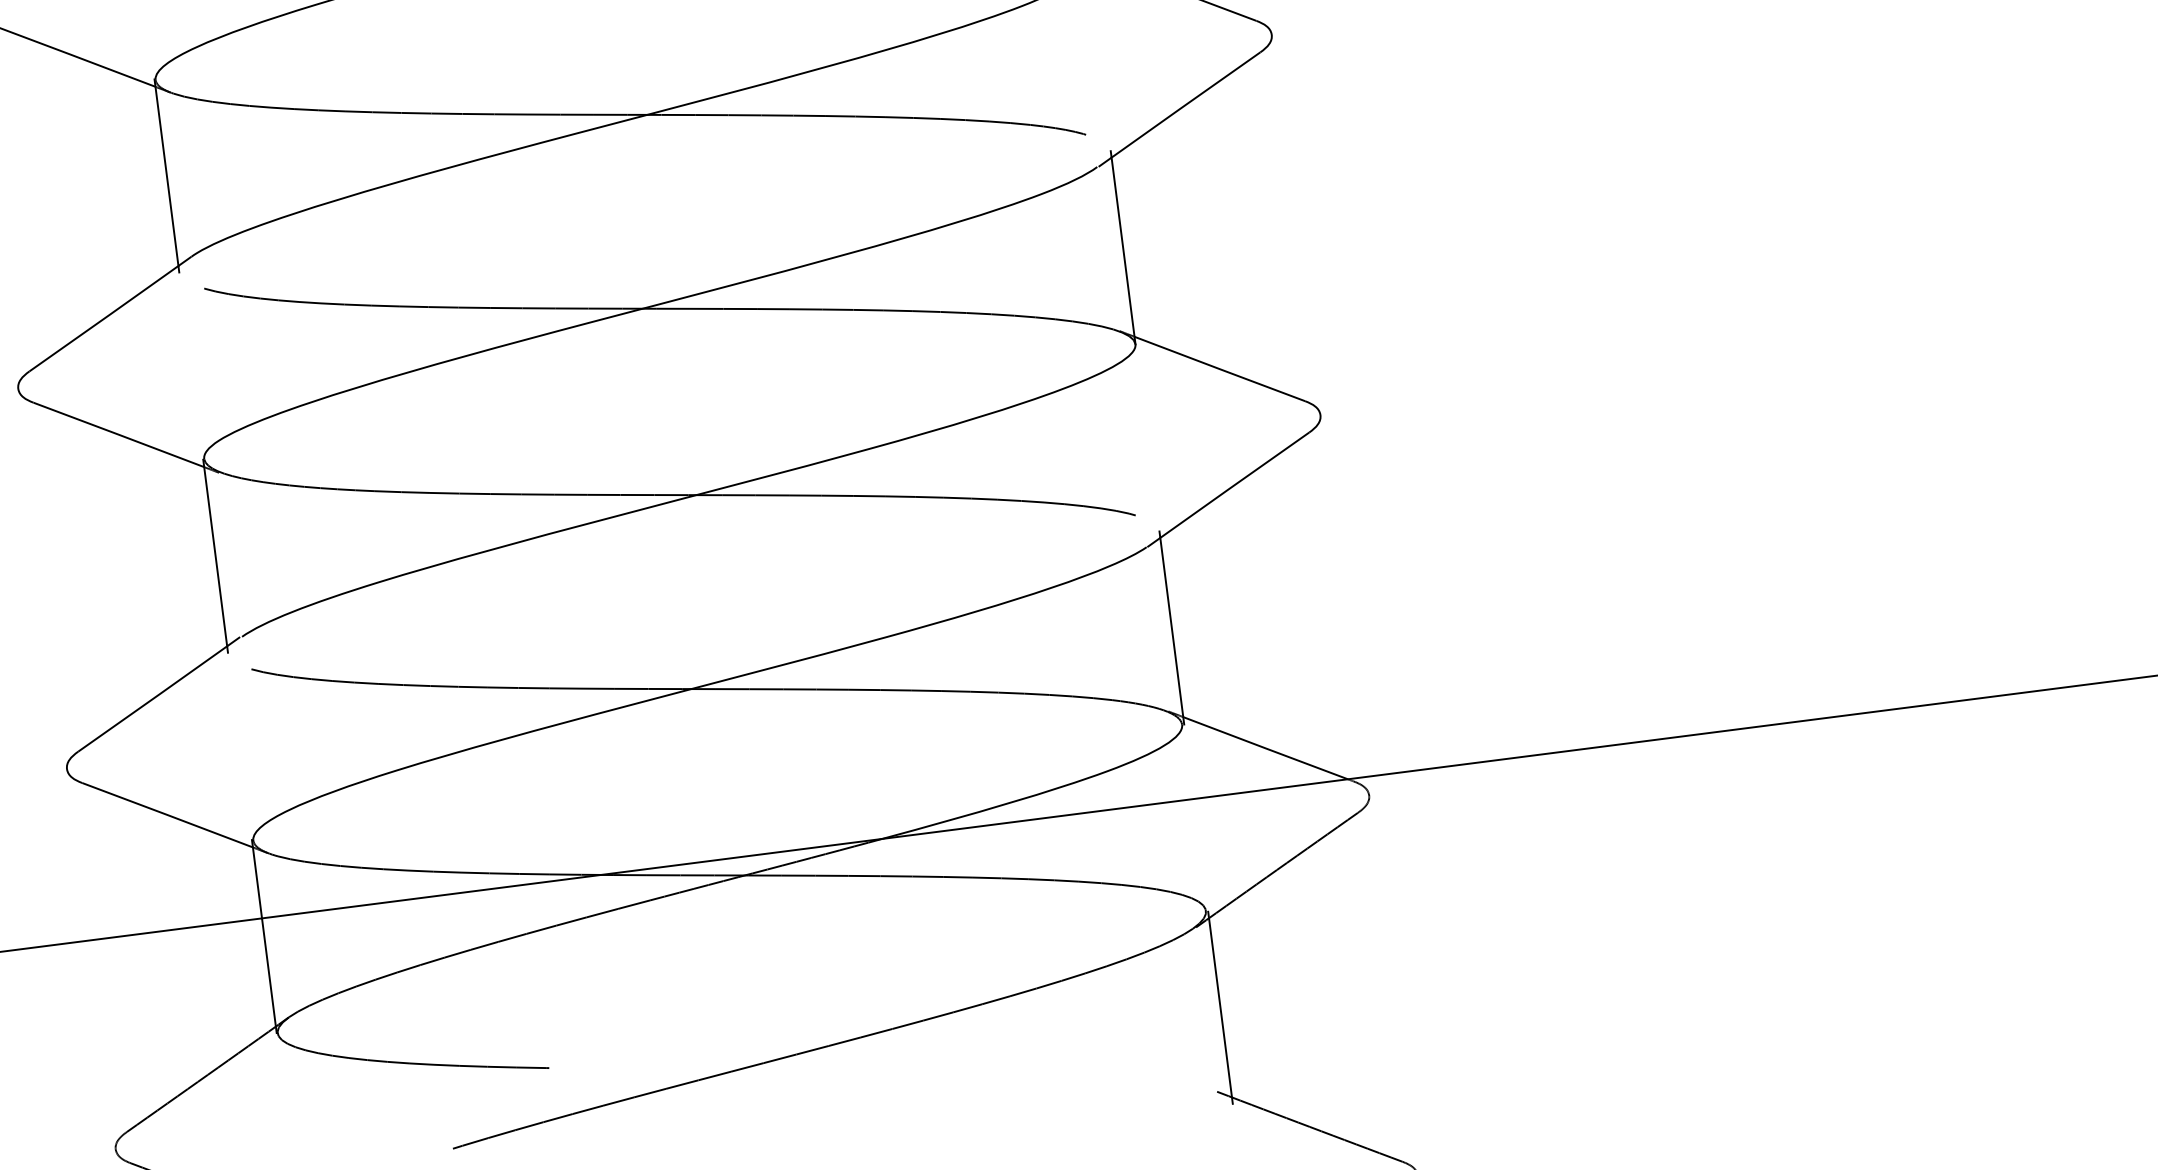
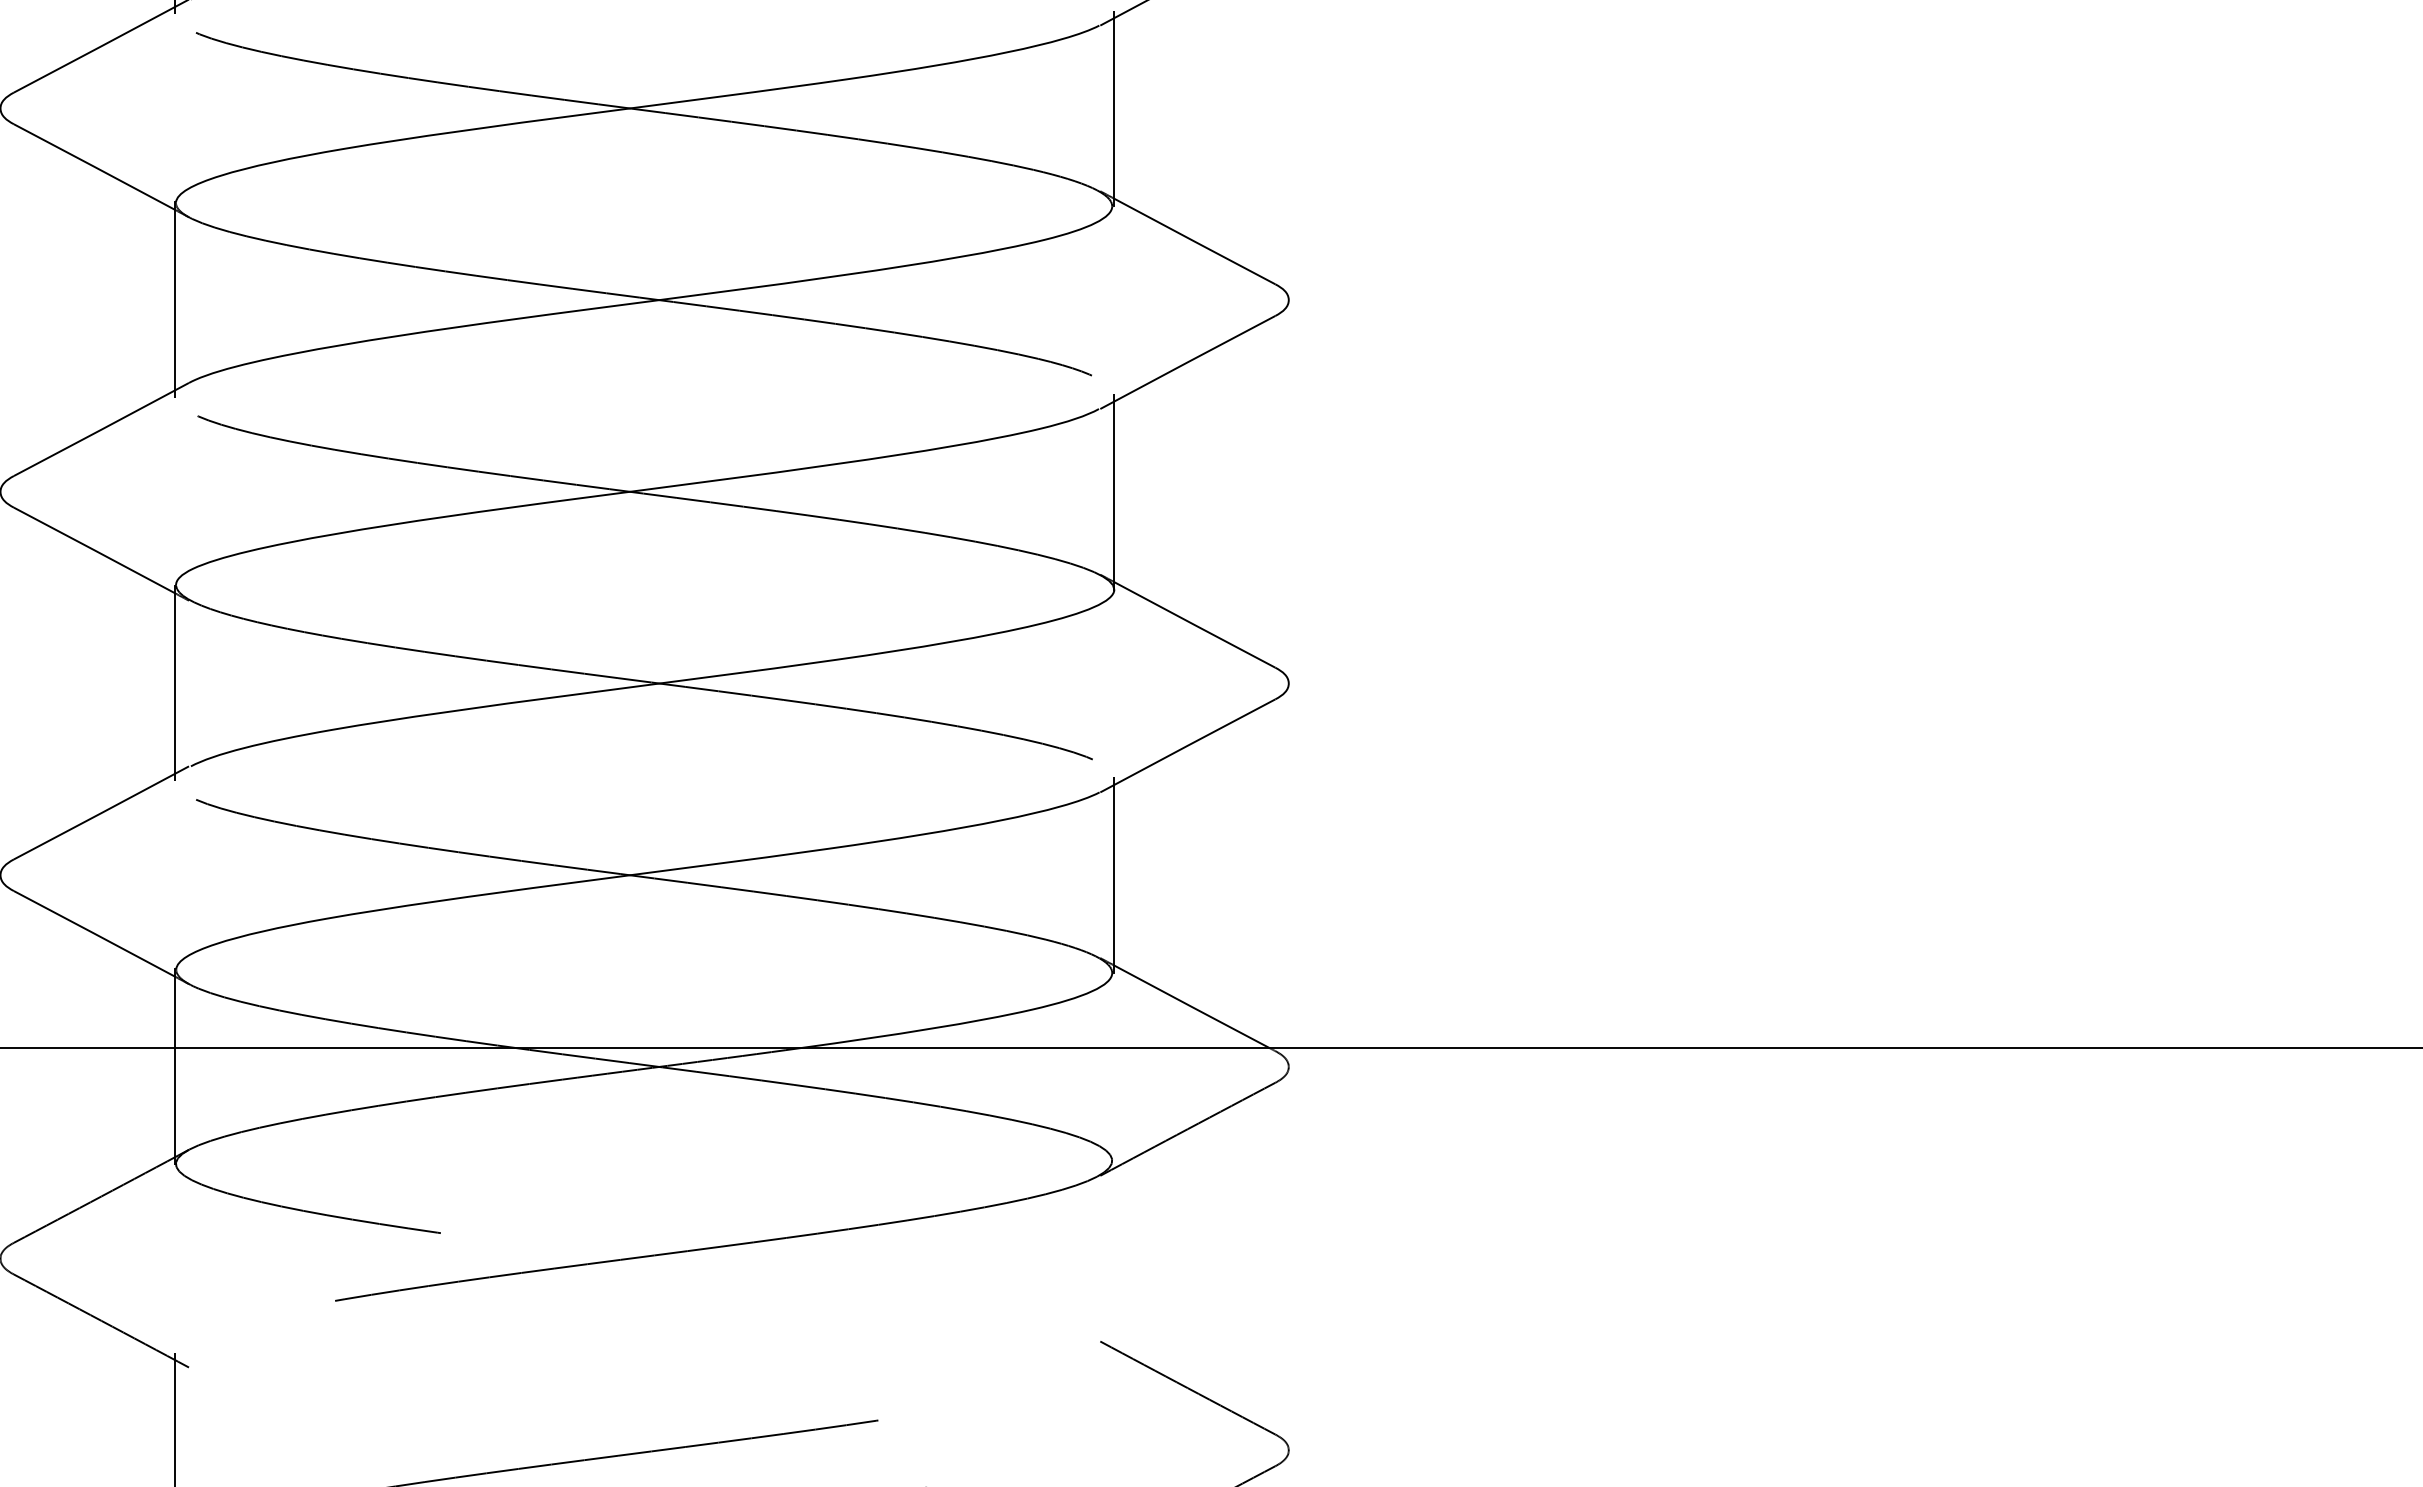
line: (1220, 1007) -> (1114, 1258), removed

